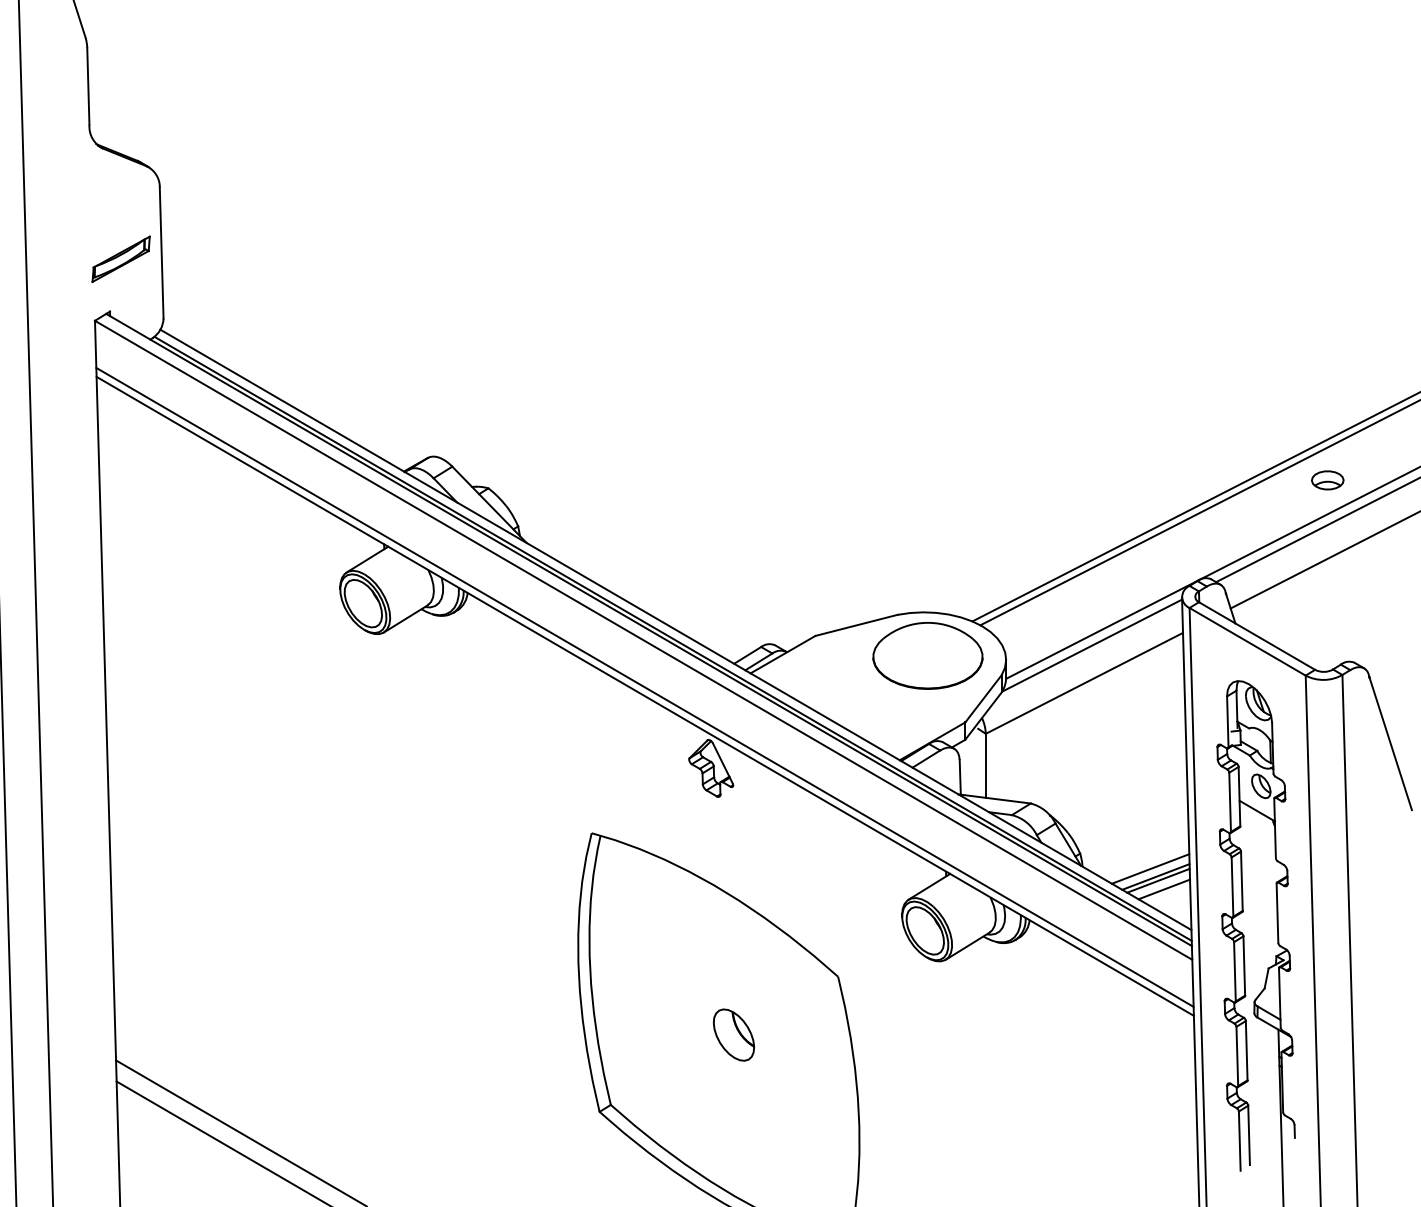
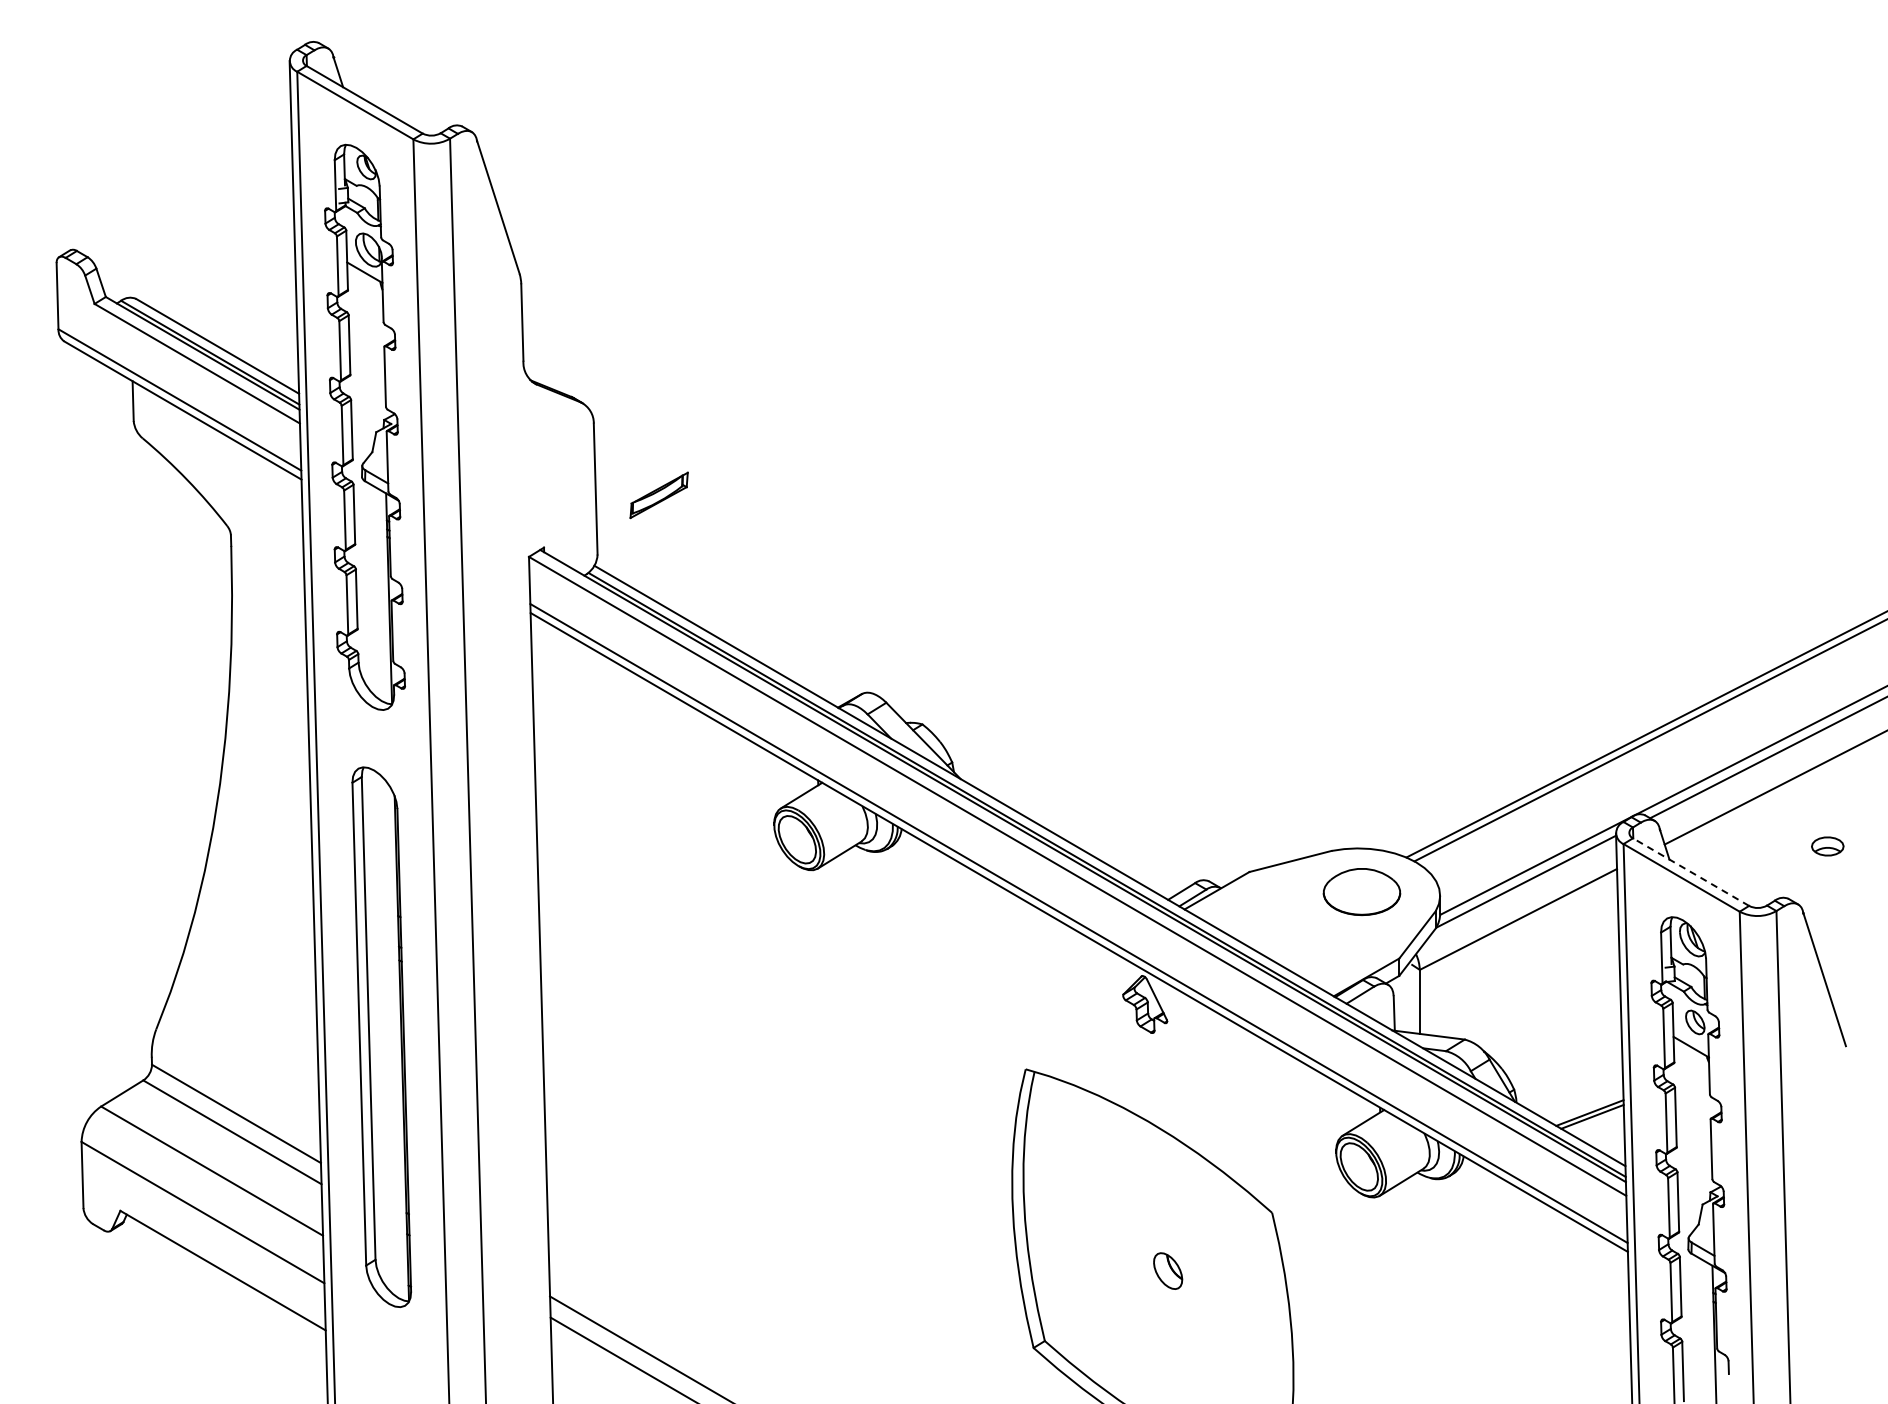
part: (120, 259) -> (658, 495), moved
part: (1327, 480) -> (1827, 846), moved
line: (1256, 635) -> (1690, 871), solid -> dashed
part: (927, 655) -> (1361, 891), size x0.7
line: (1150, 868) -> (1584, 1104), removed
line: (1164, 889) -> (1598, 1125), removed
part: (734, 1034) -> (1168, 1270), size x0.7

